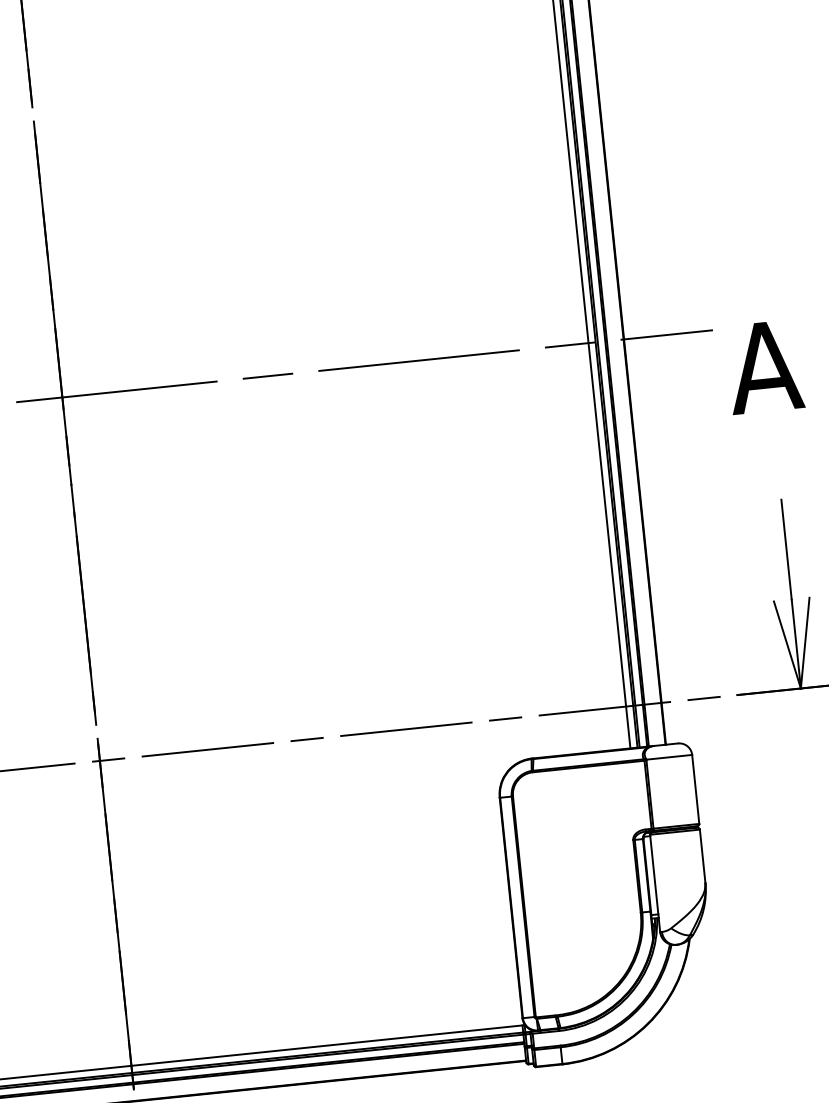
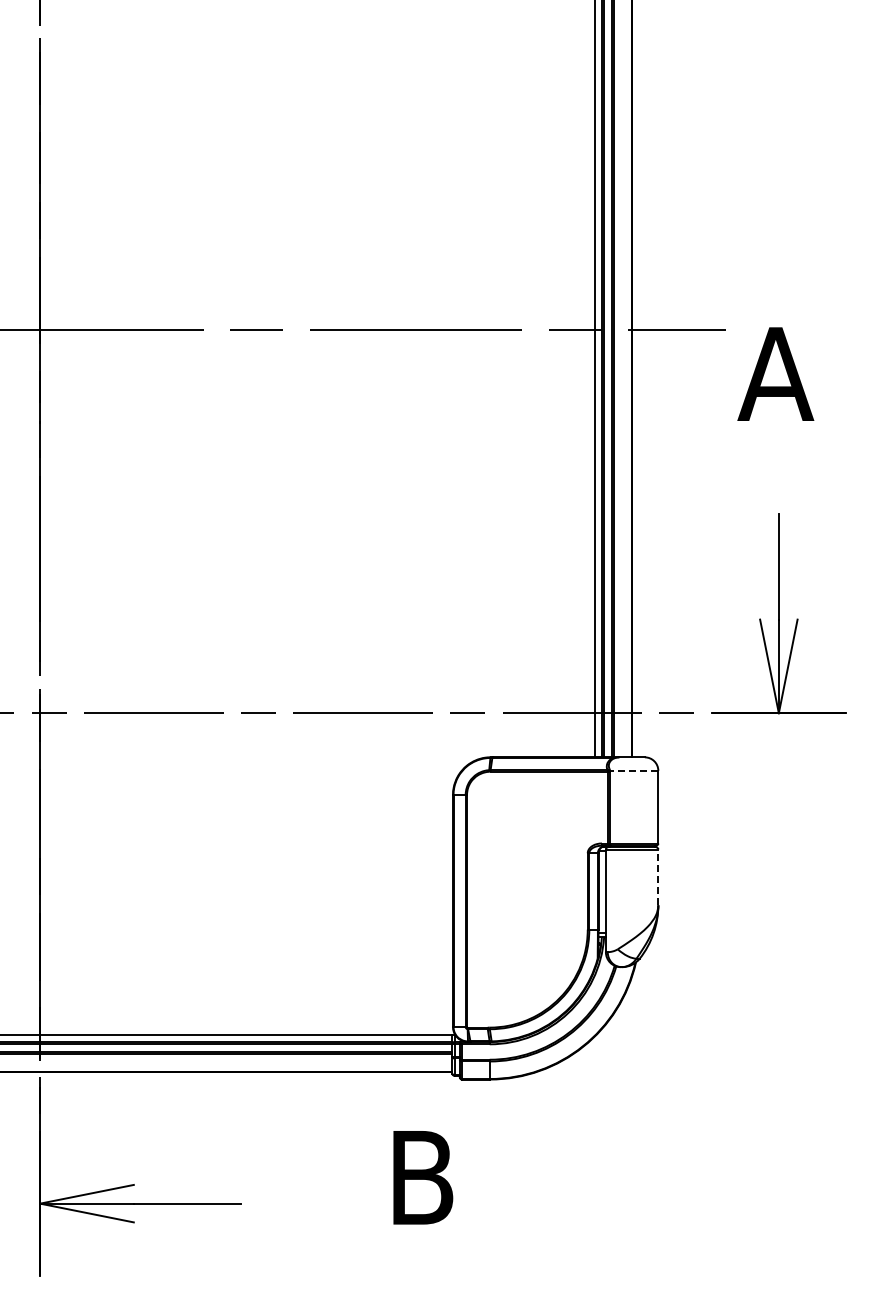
line: (668, 757) -> (633, 770), solid -> dashed
line: (702, 856) -> (658, 877), solid -> dashed

